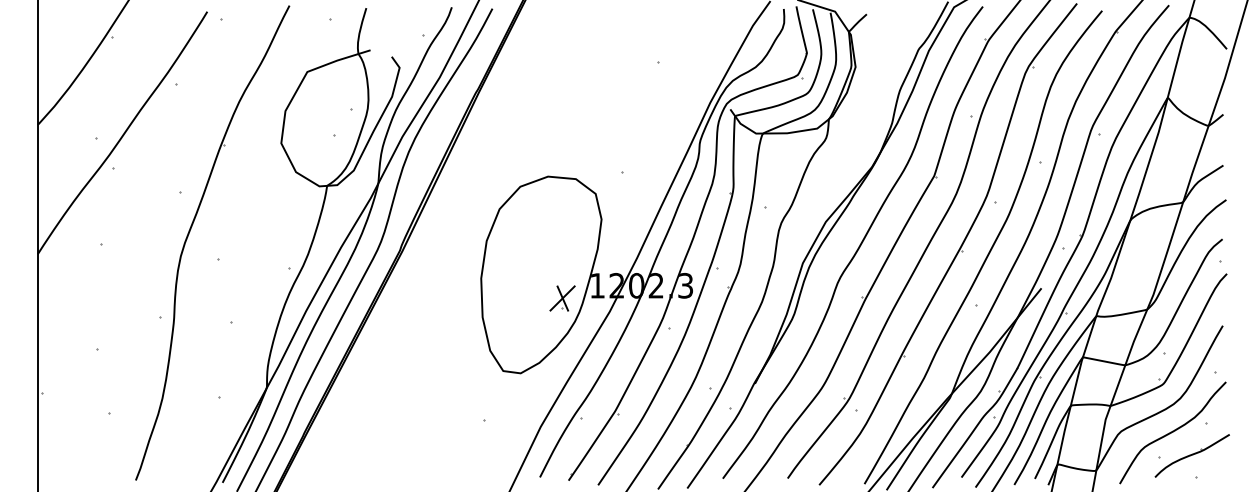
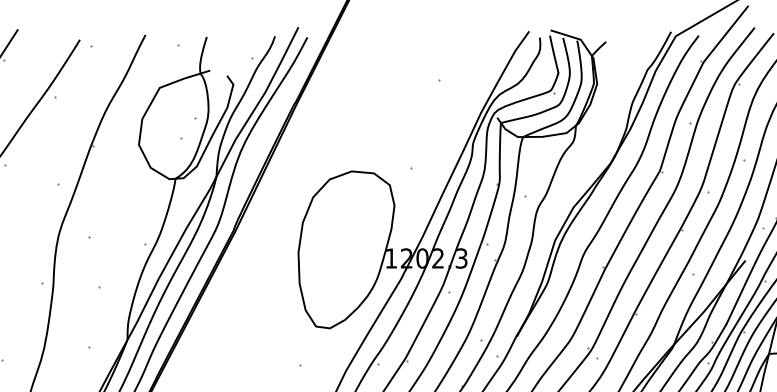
part: (562, 298) -> (363, 268), removed

